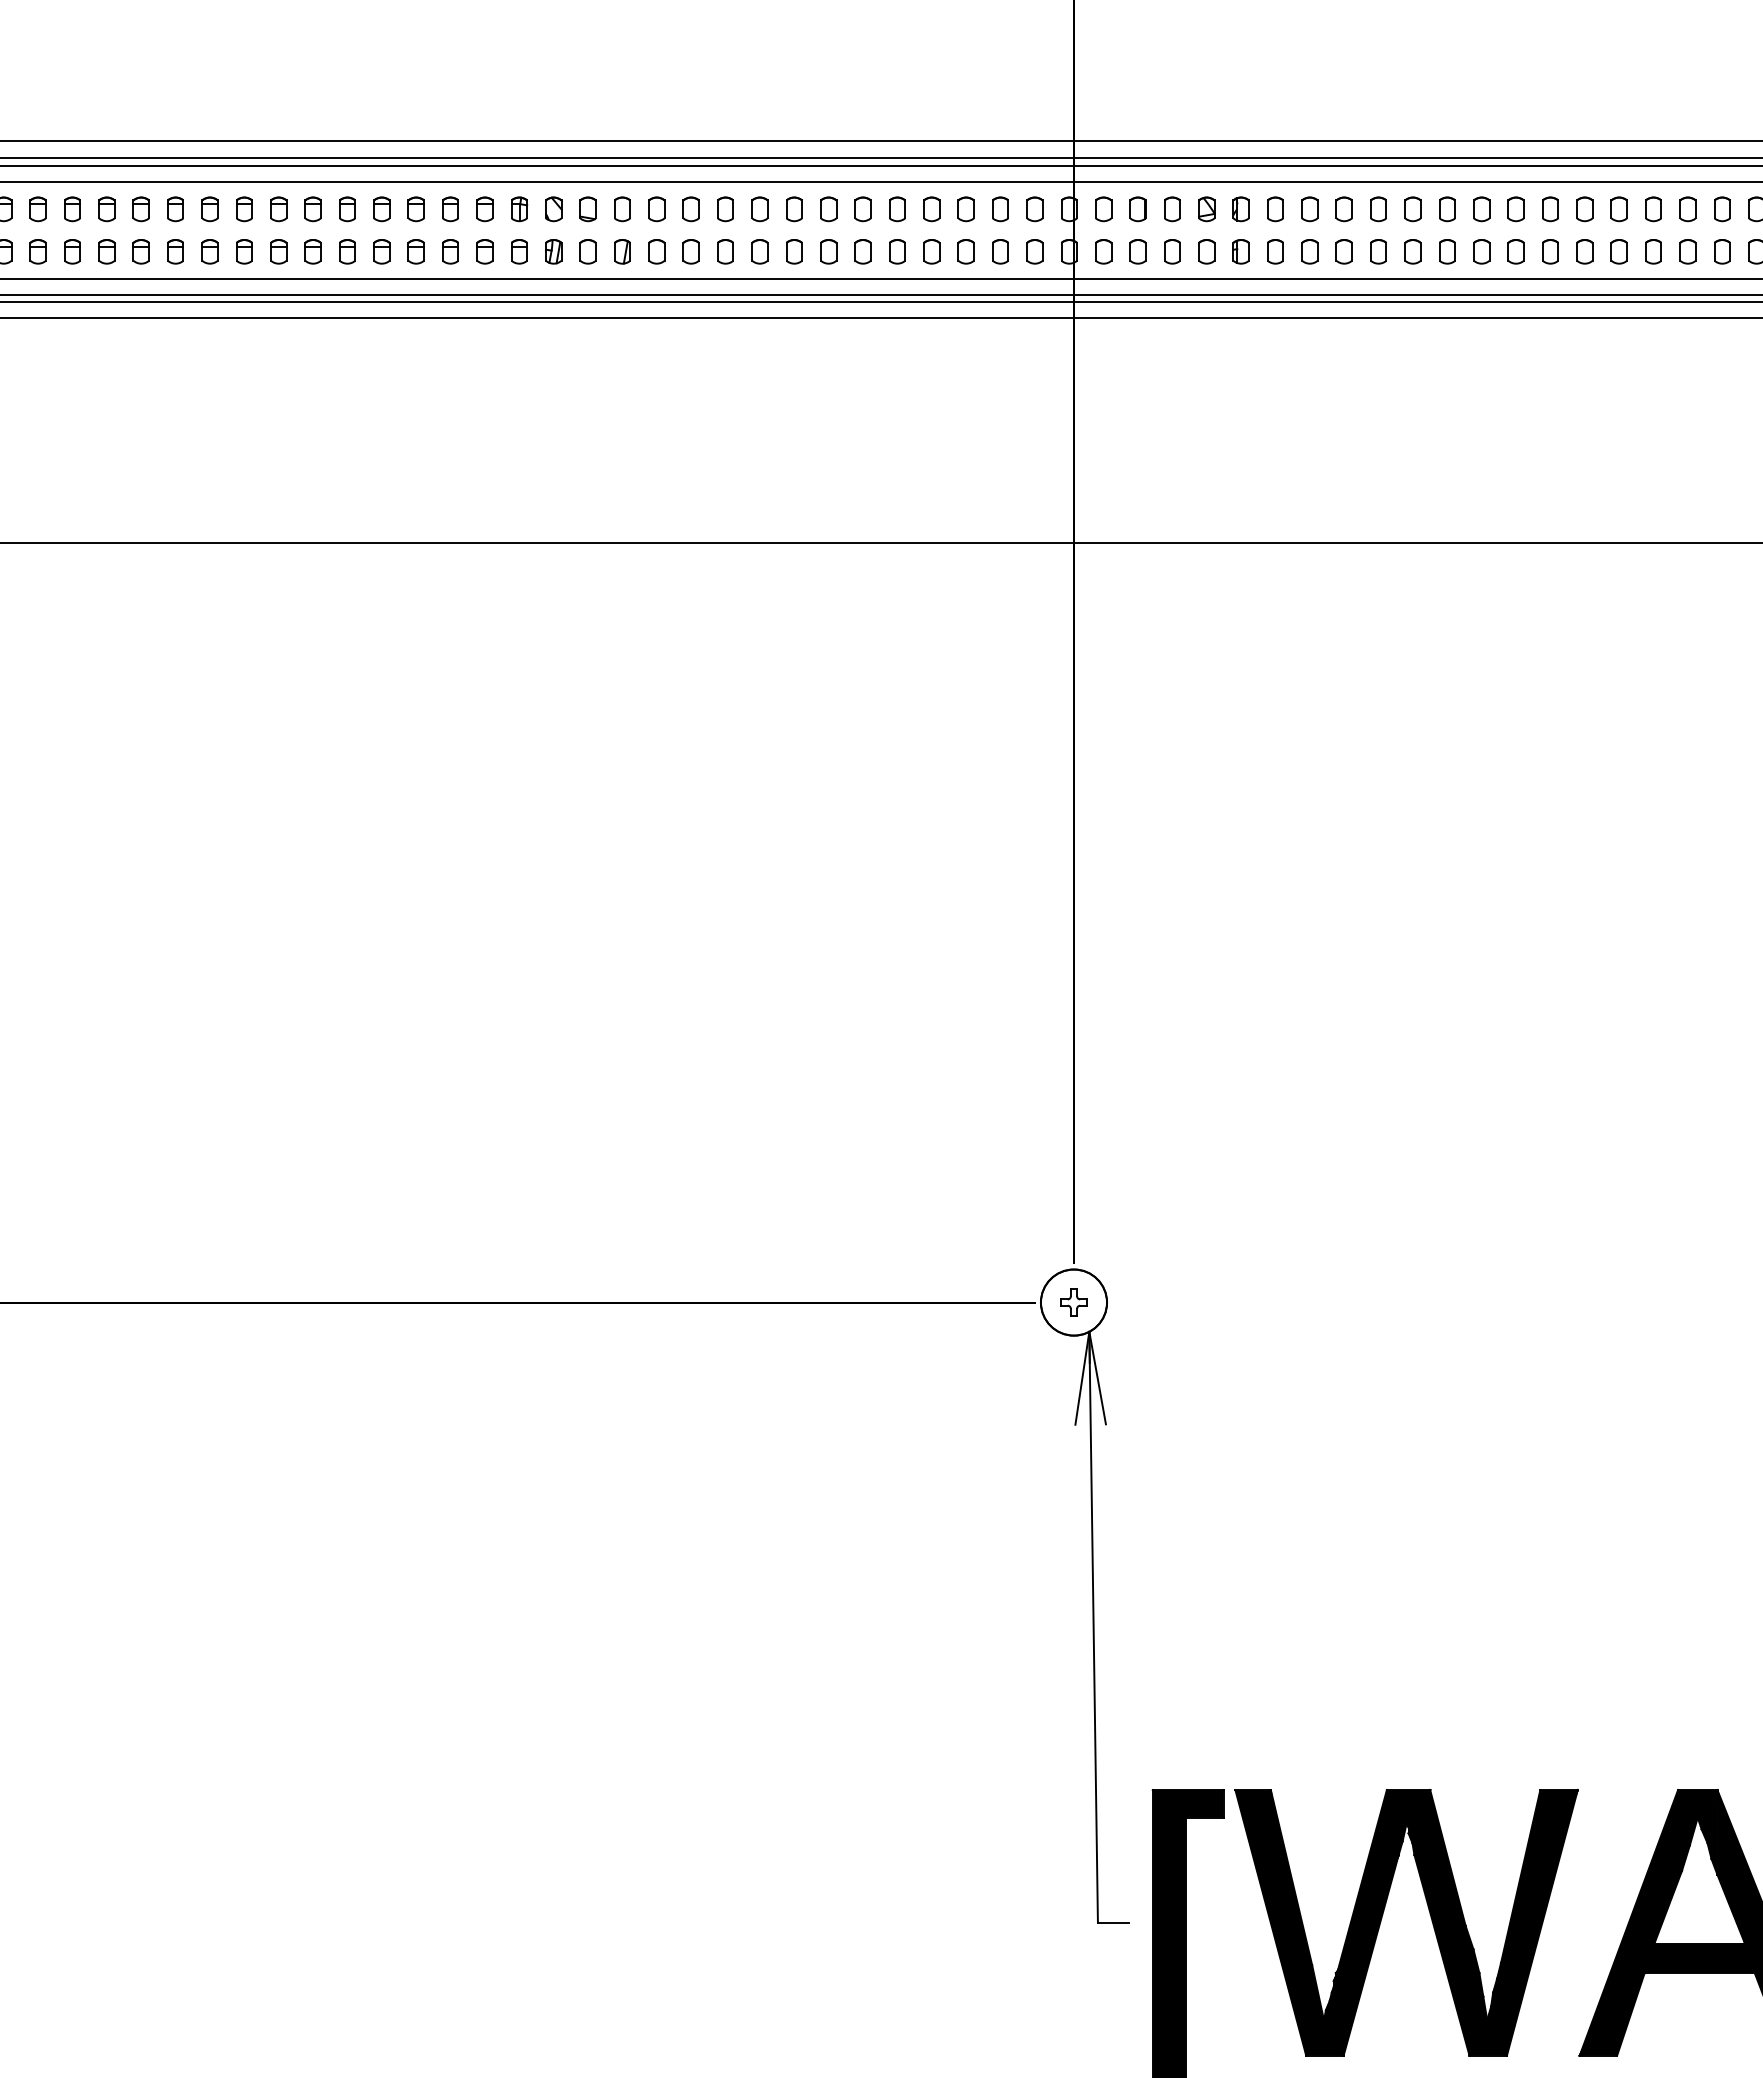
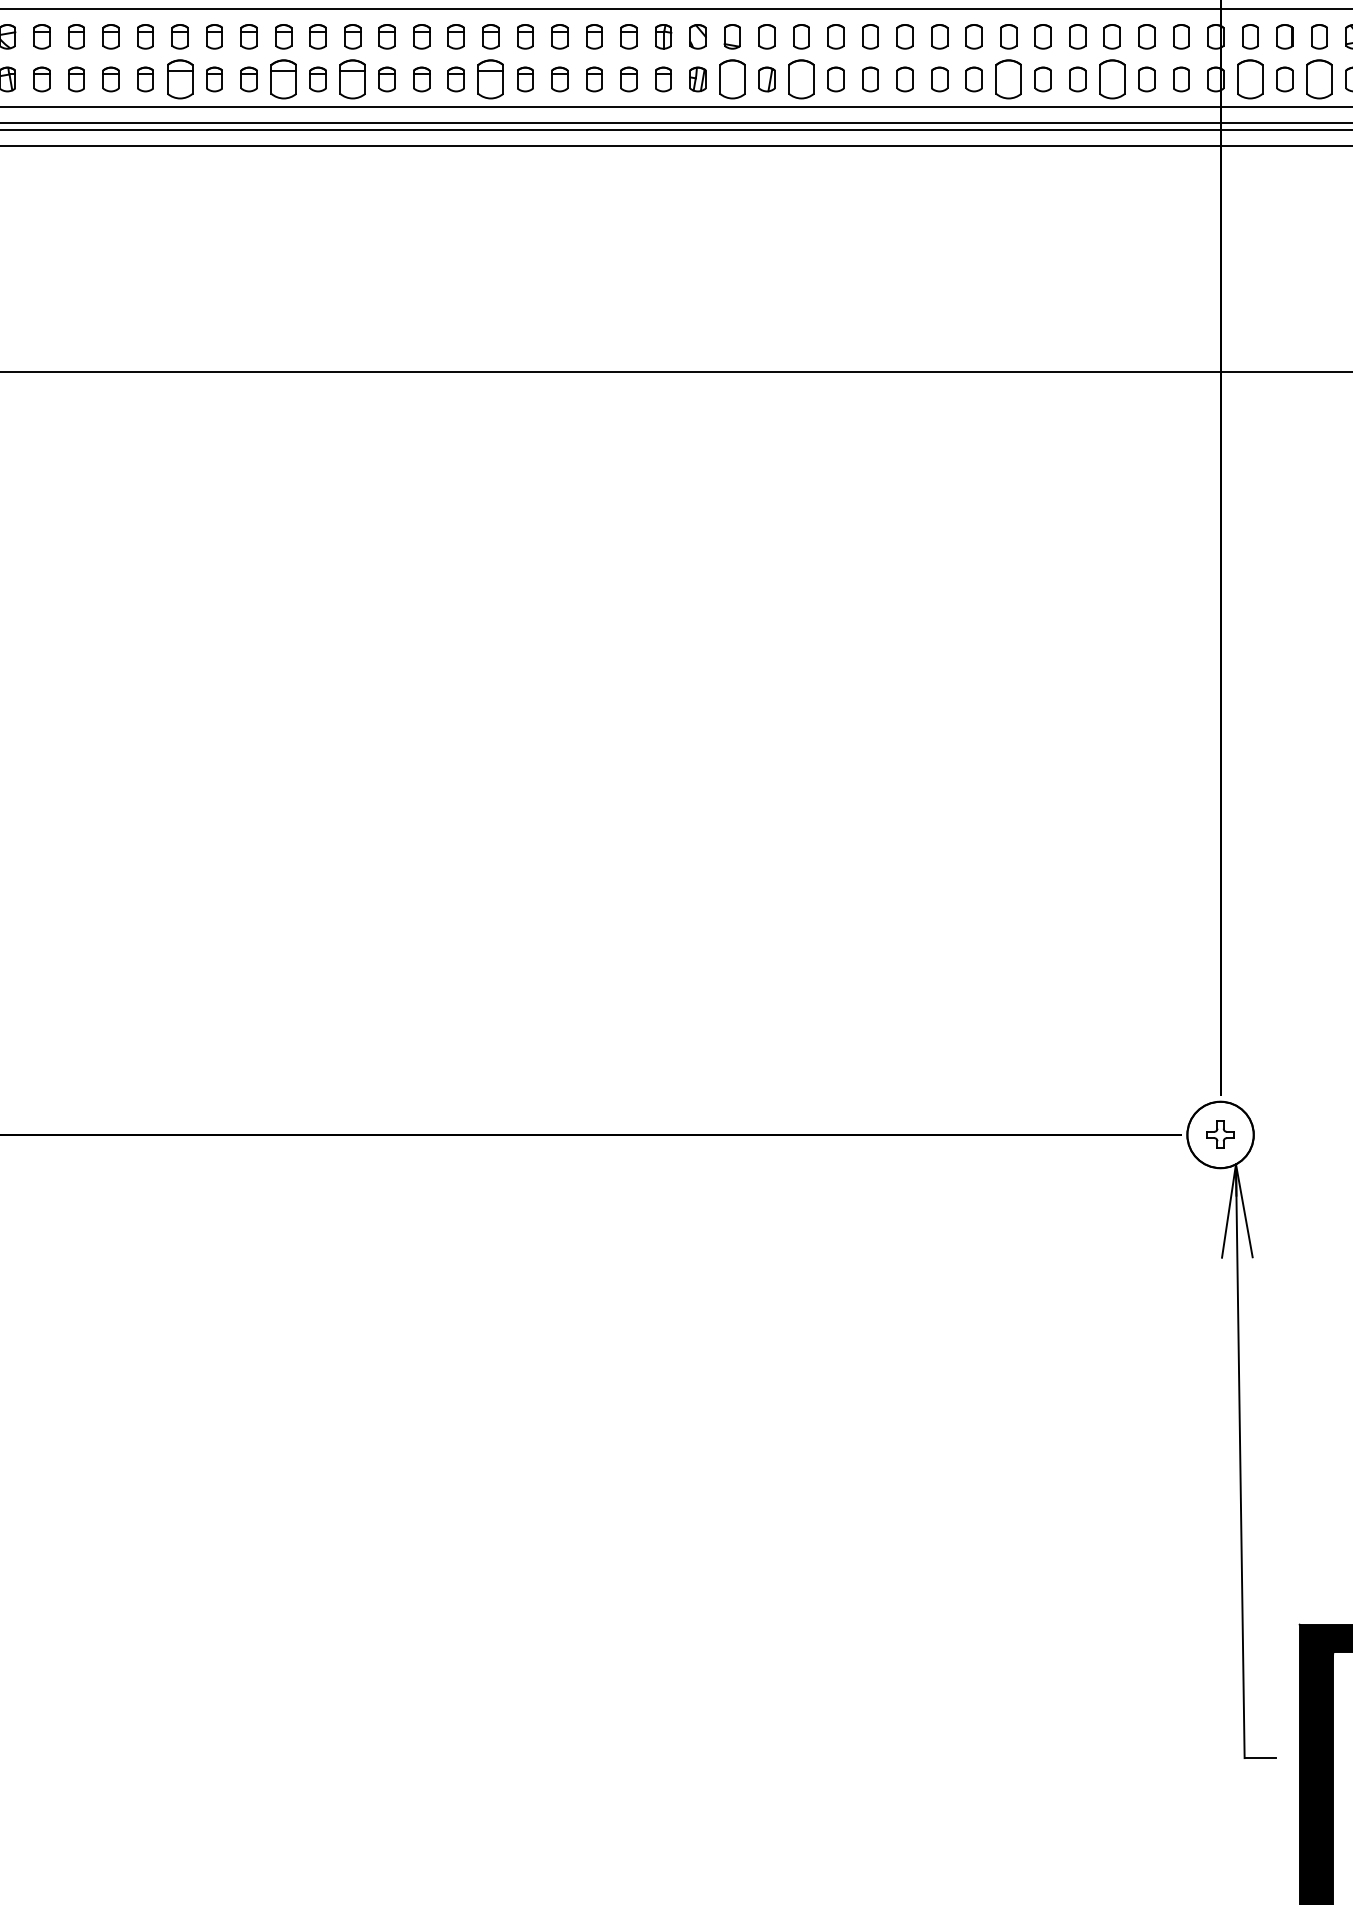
part: (37, 251) -> (179, 79), size x1.6
part: (140, 251) -> (282, 79), size x1.6
part: (209, 251) -> (352, 79), size x1.6
part: (347, 251) -> (490, 79), size x1.6
part: (587, 251) -> (731, 79), size x1.6
part: (656, 251) -> (801, 79), size x1.6
part: (862, 251) -> (1008, 79), size x1.6
part: (965, 251) -> (1111, 79), size x1.6
part: (1103, 251) -> (1250, 79), size x1.6
part: (1172, 251) -> (1319, 79), size x1.6

